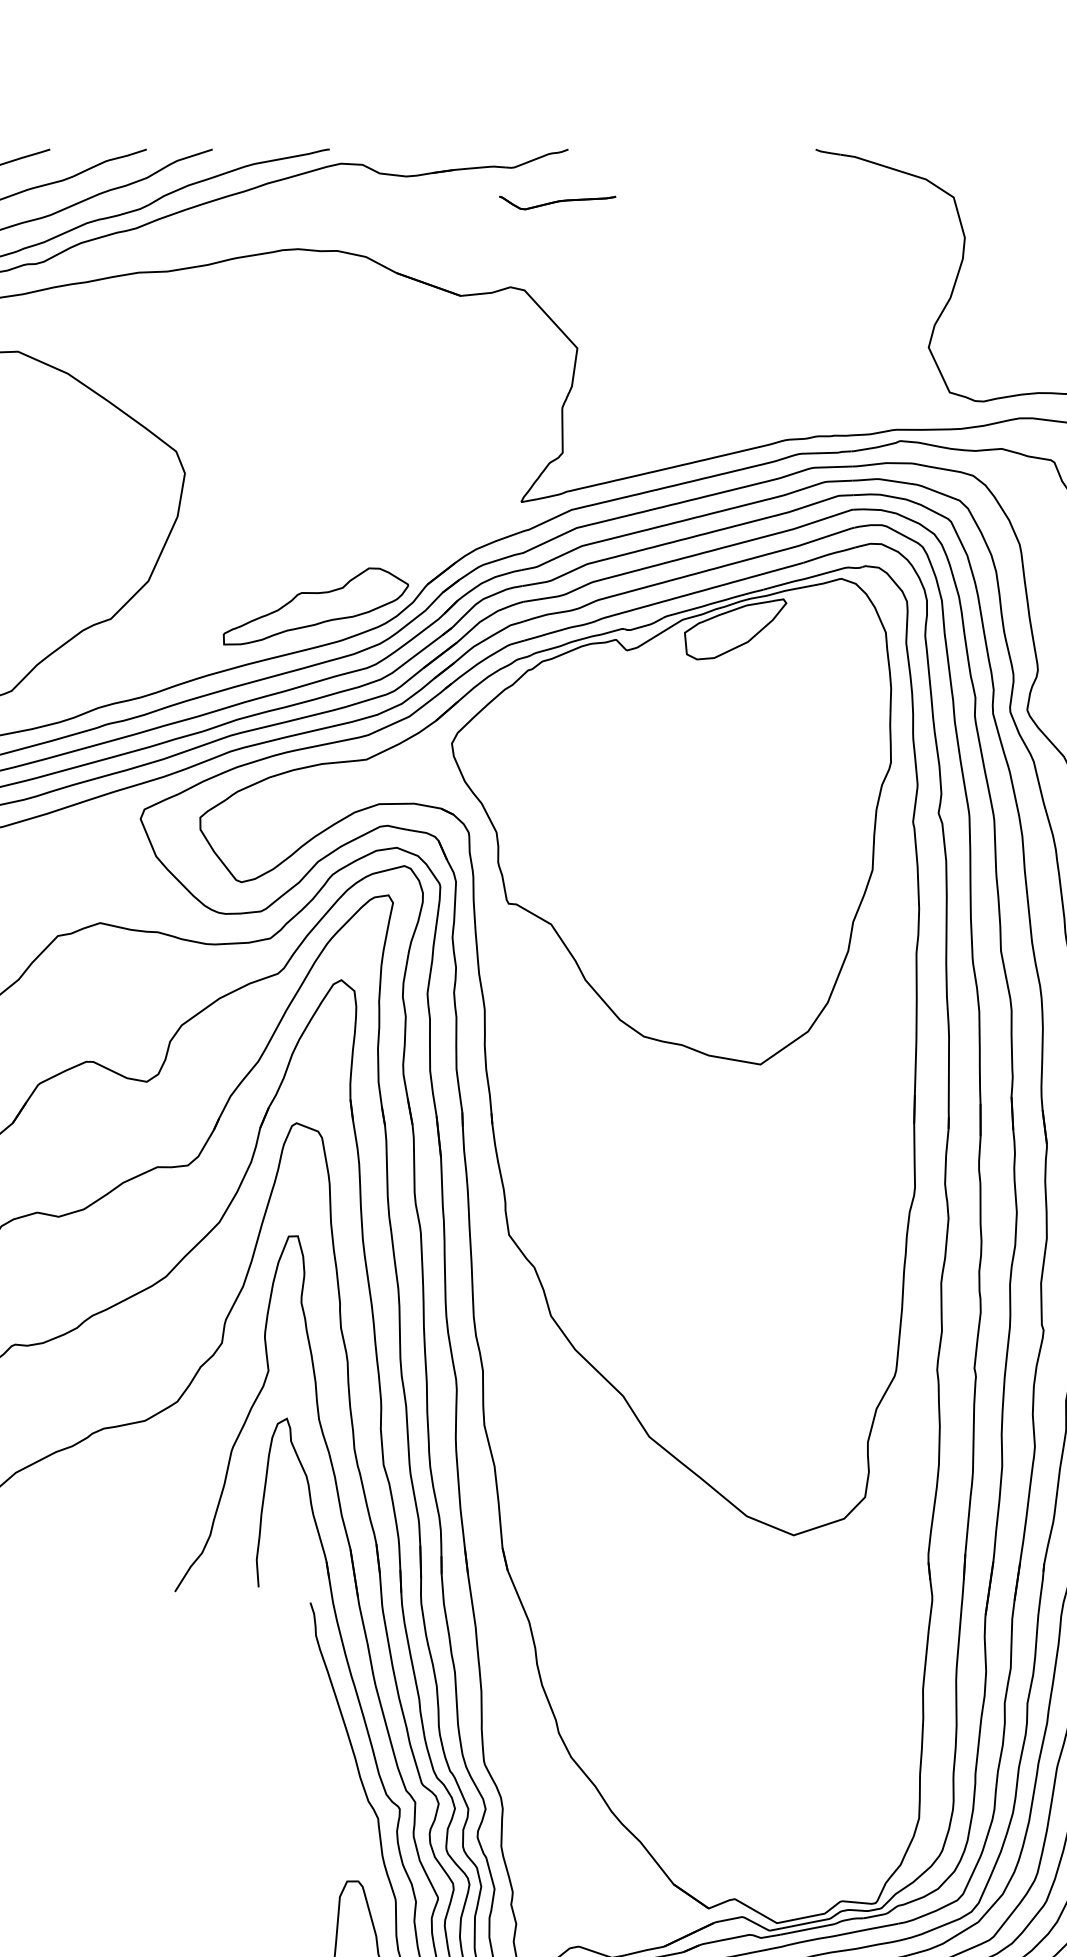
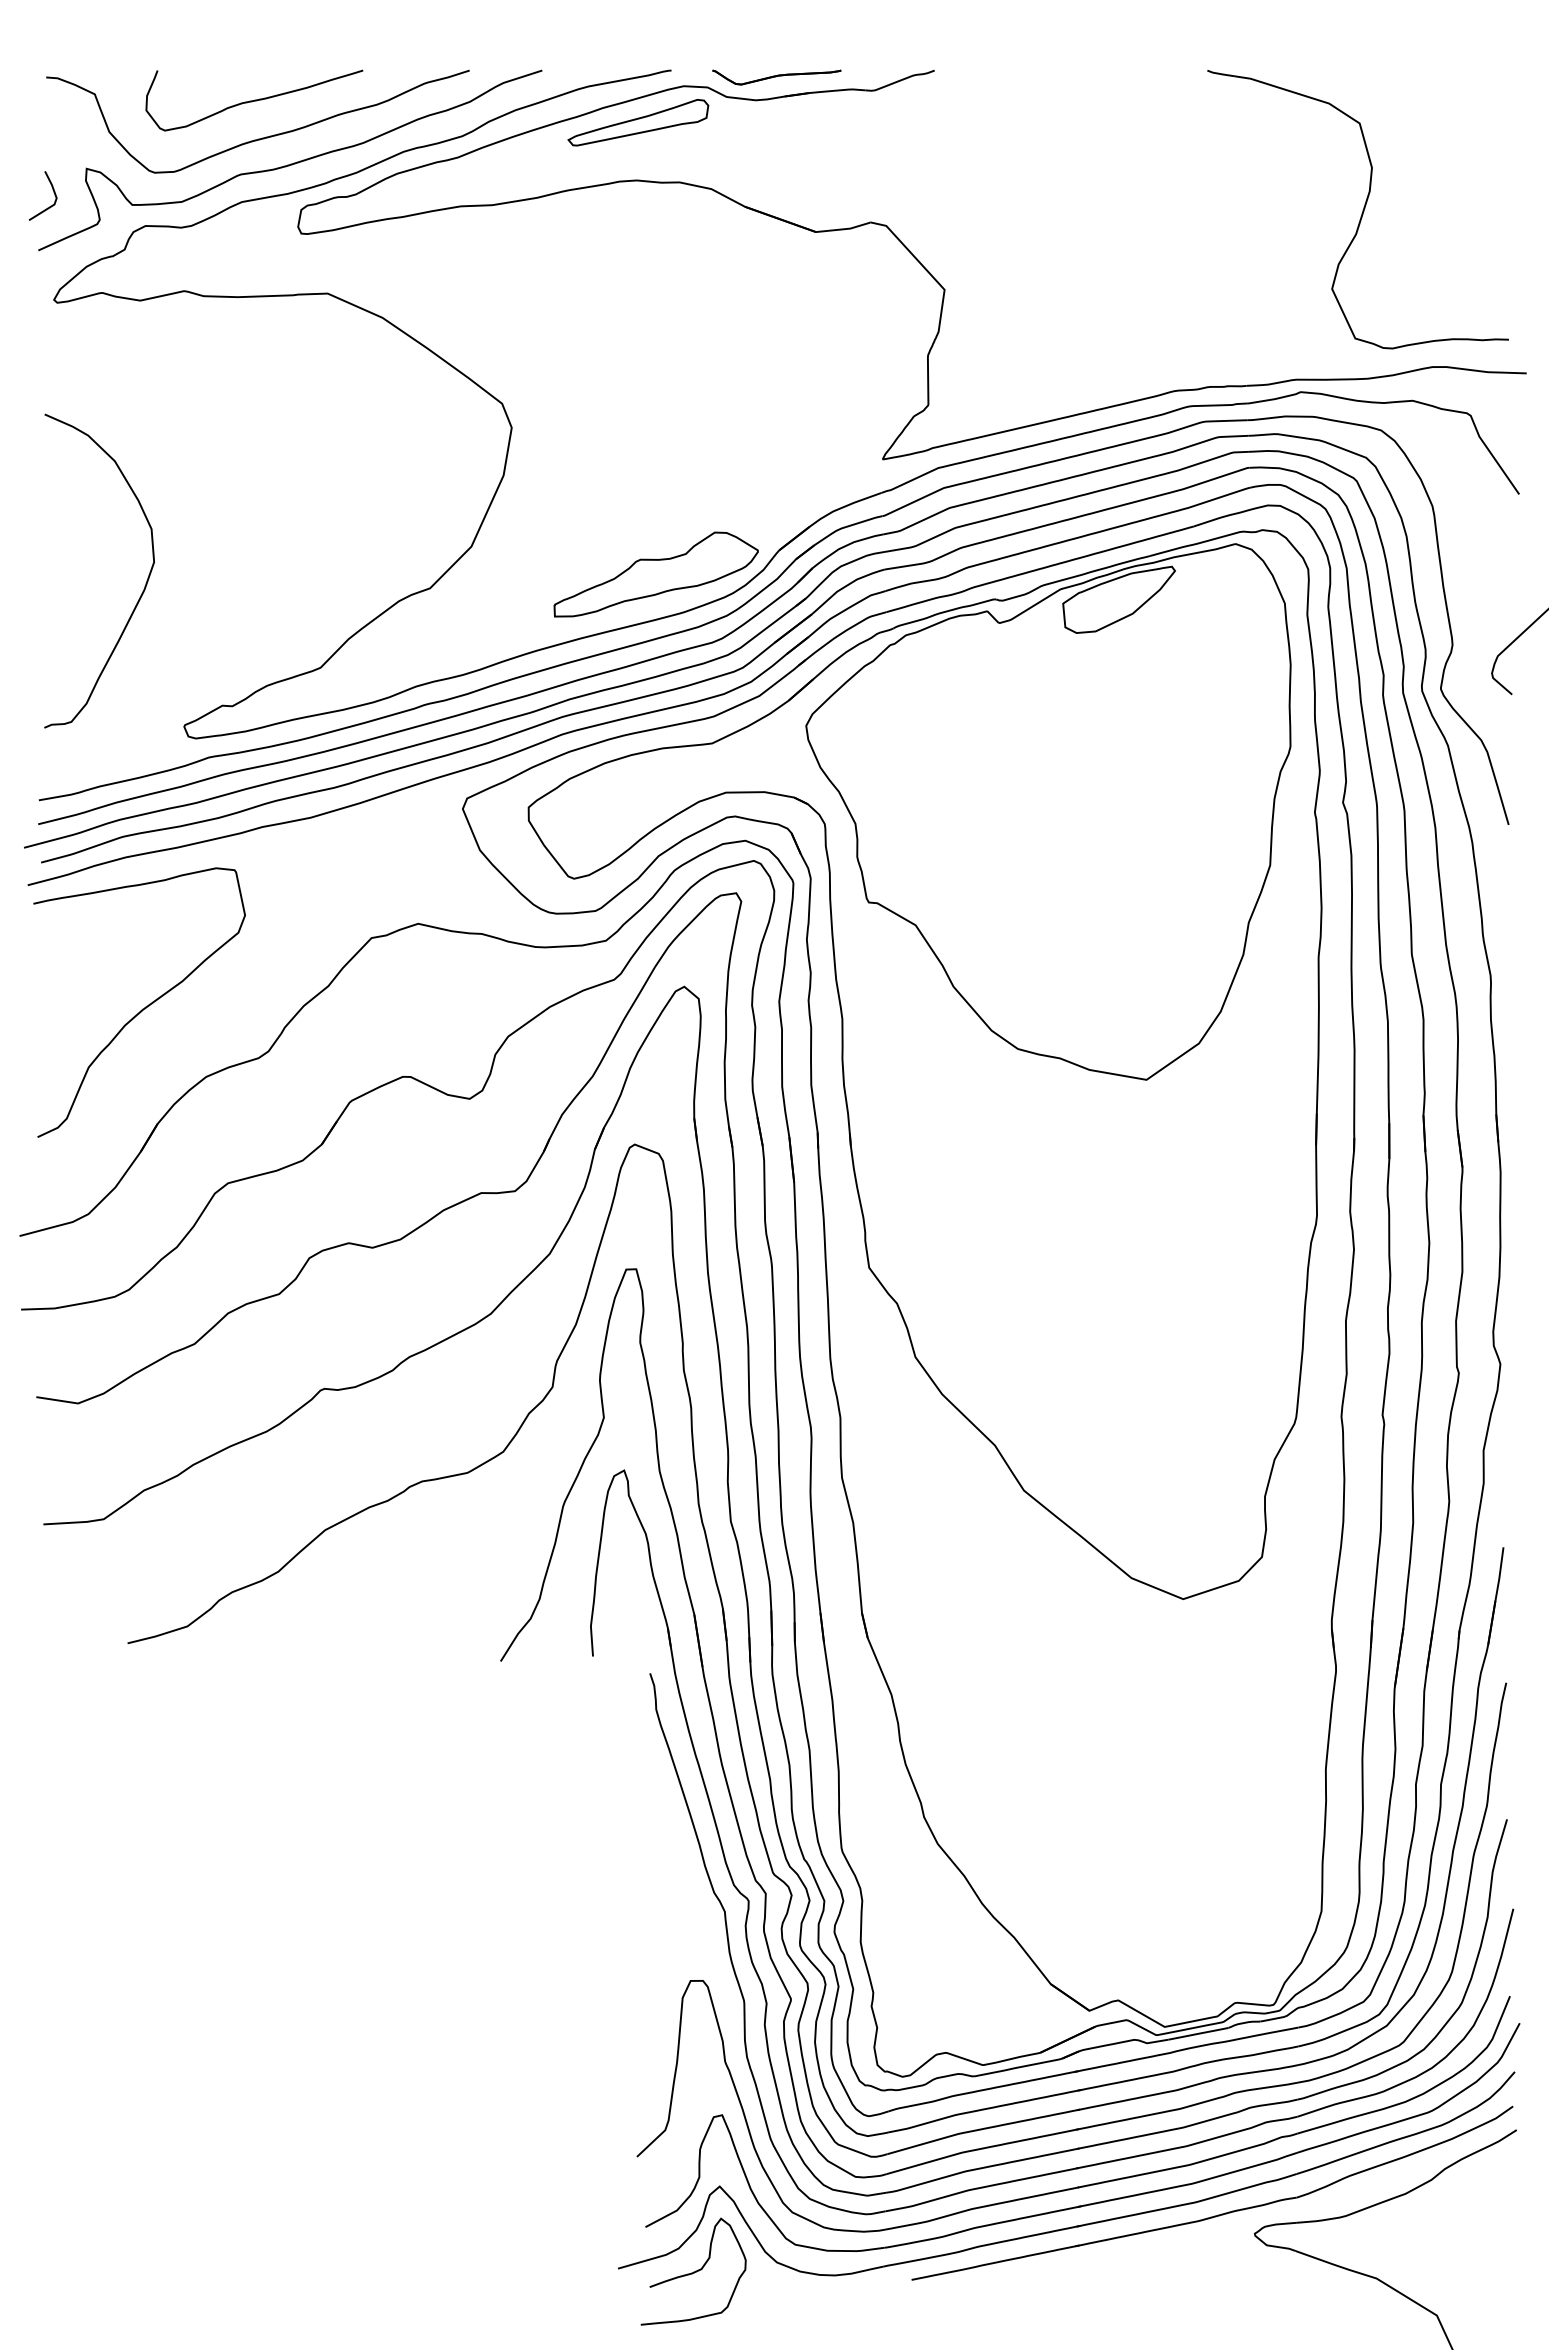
part: (299, 196) -> (638, 122), added
part: (557, 202) -> (776, 77), moved

